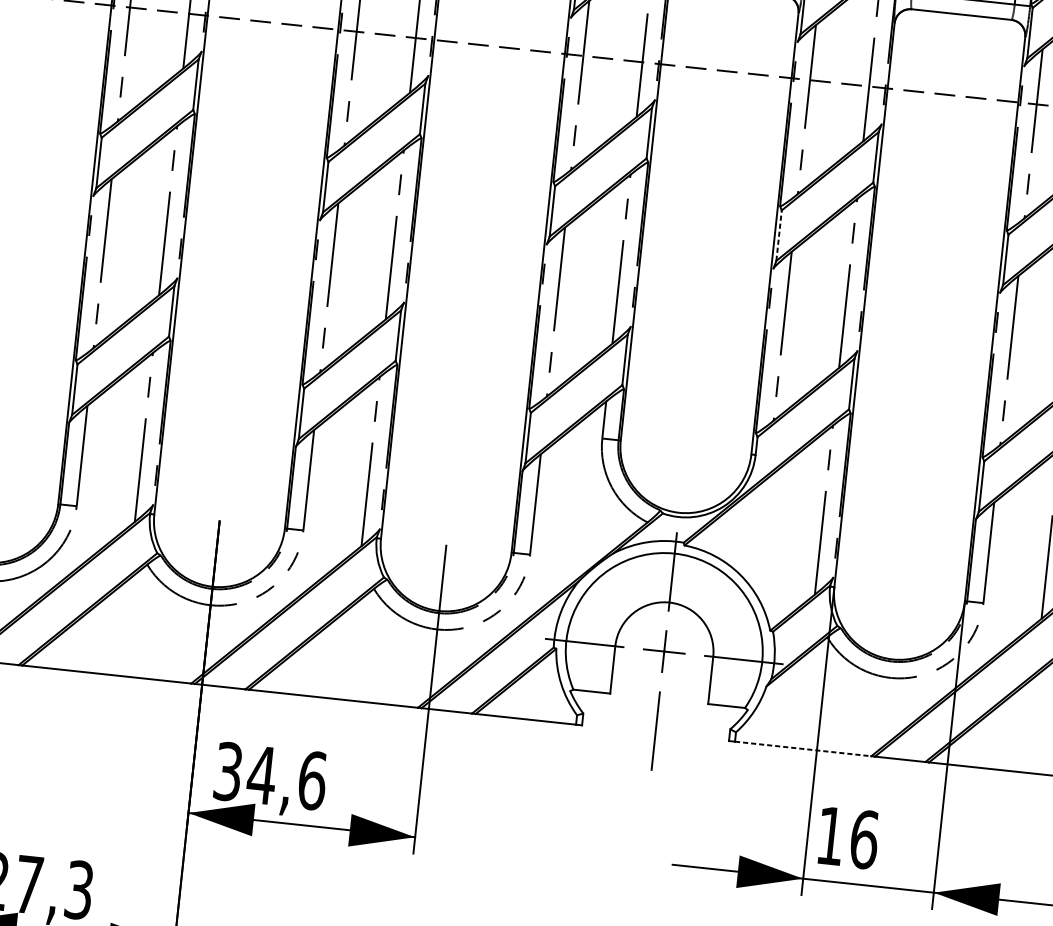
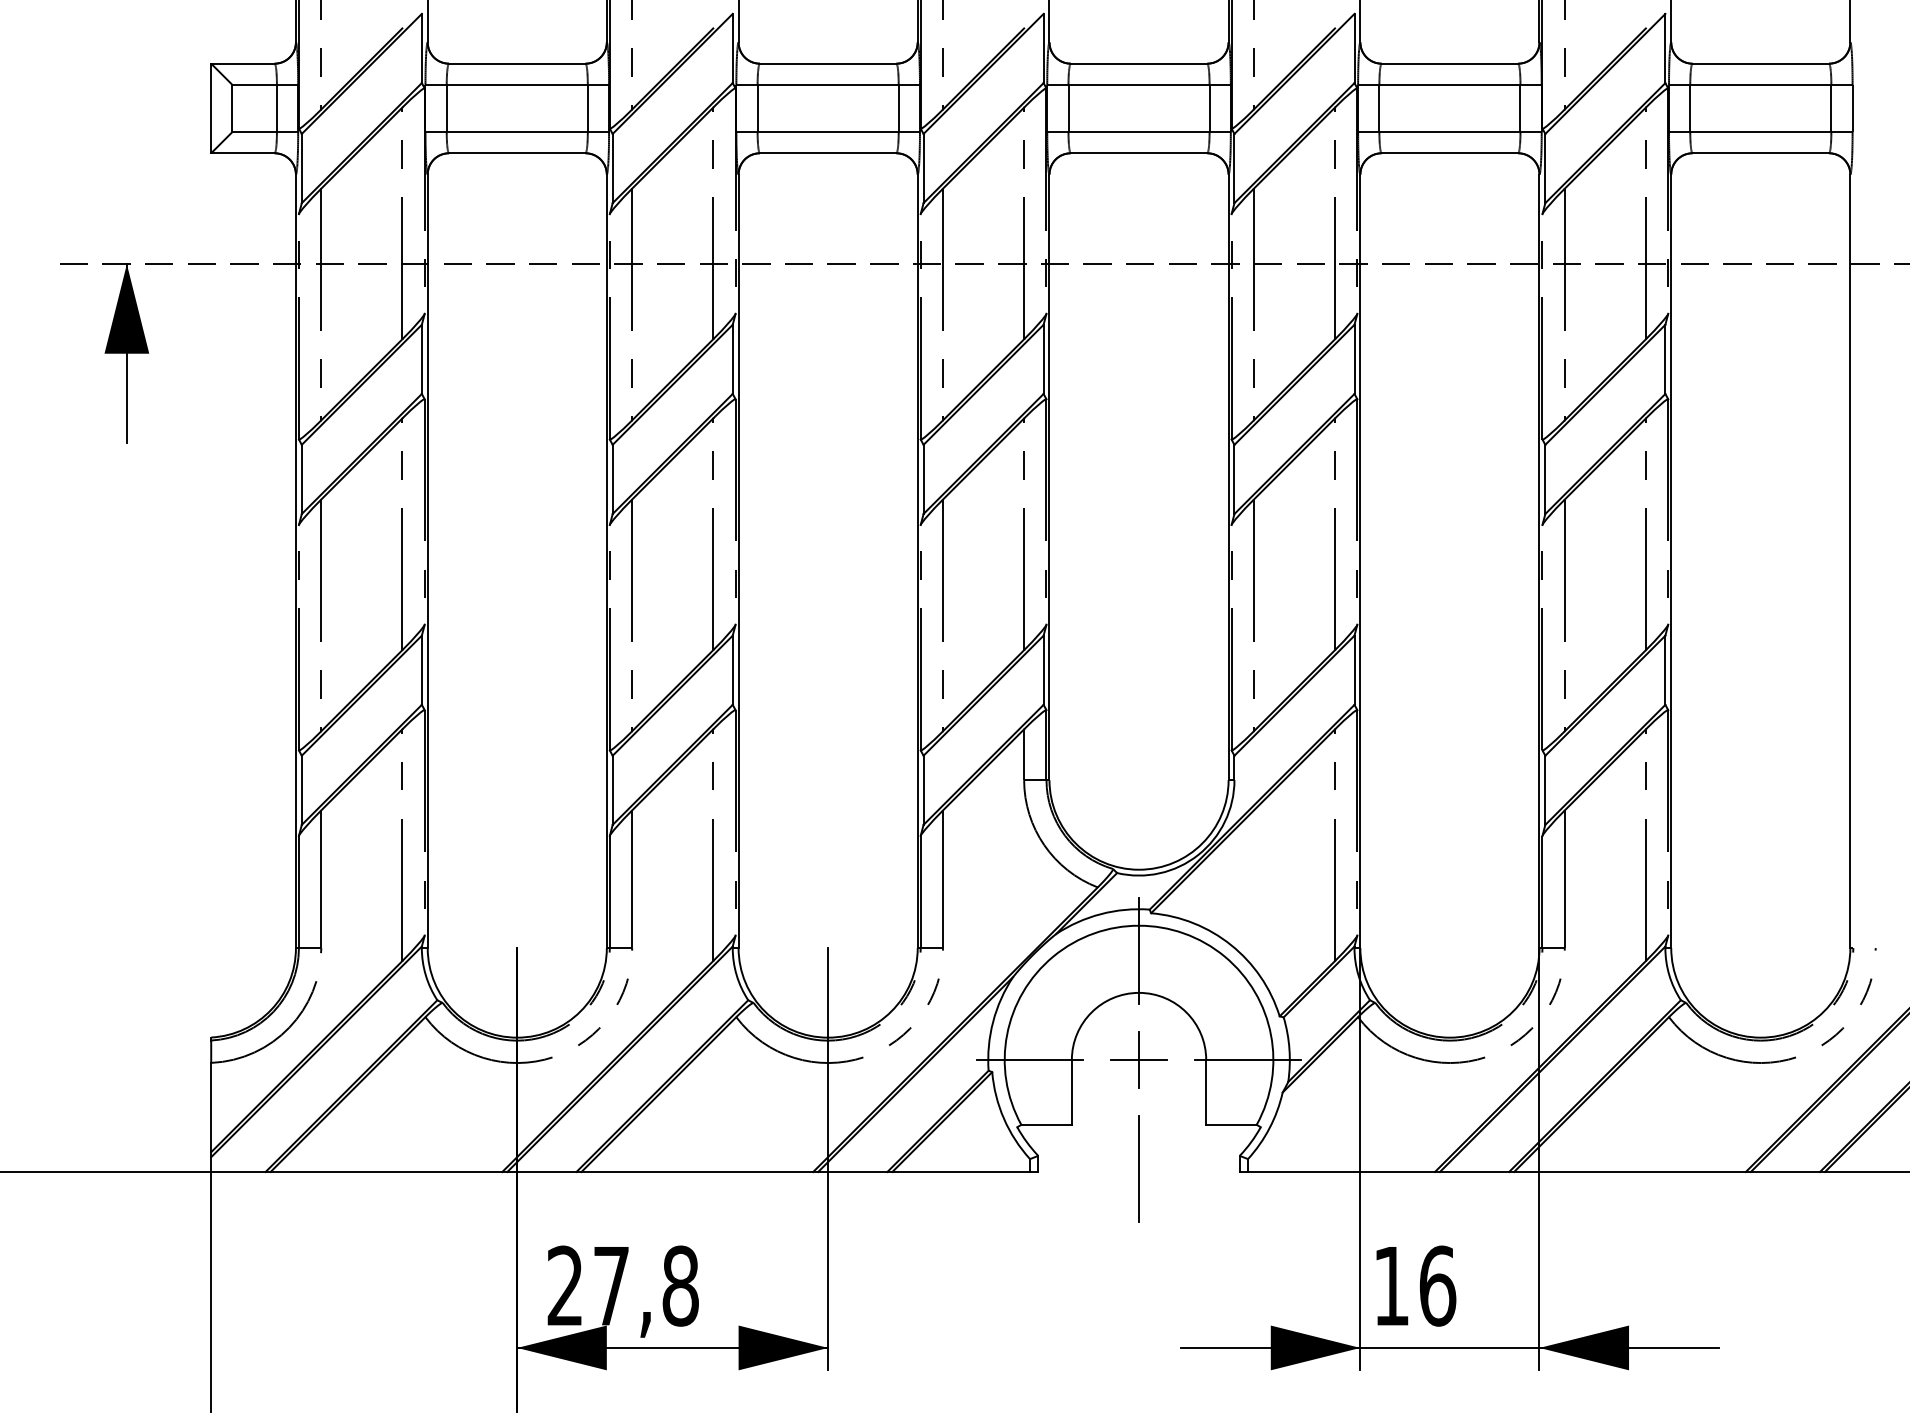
line: (779, 235) -> (1234, 479), dashed -> solid
line: (803, 749) -> (1342, 1172), dashed -> solid
text: (270, 775) -> (623, 1285), 34,6 -> 27,8

